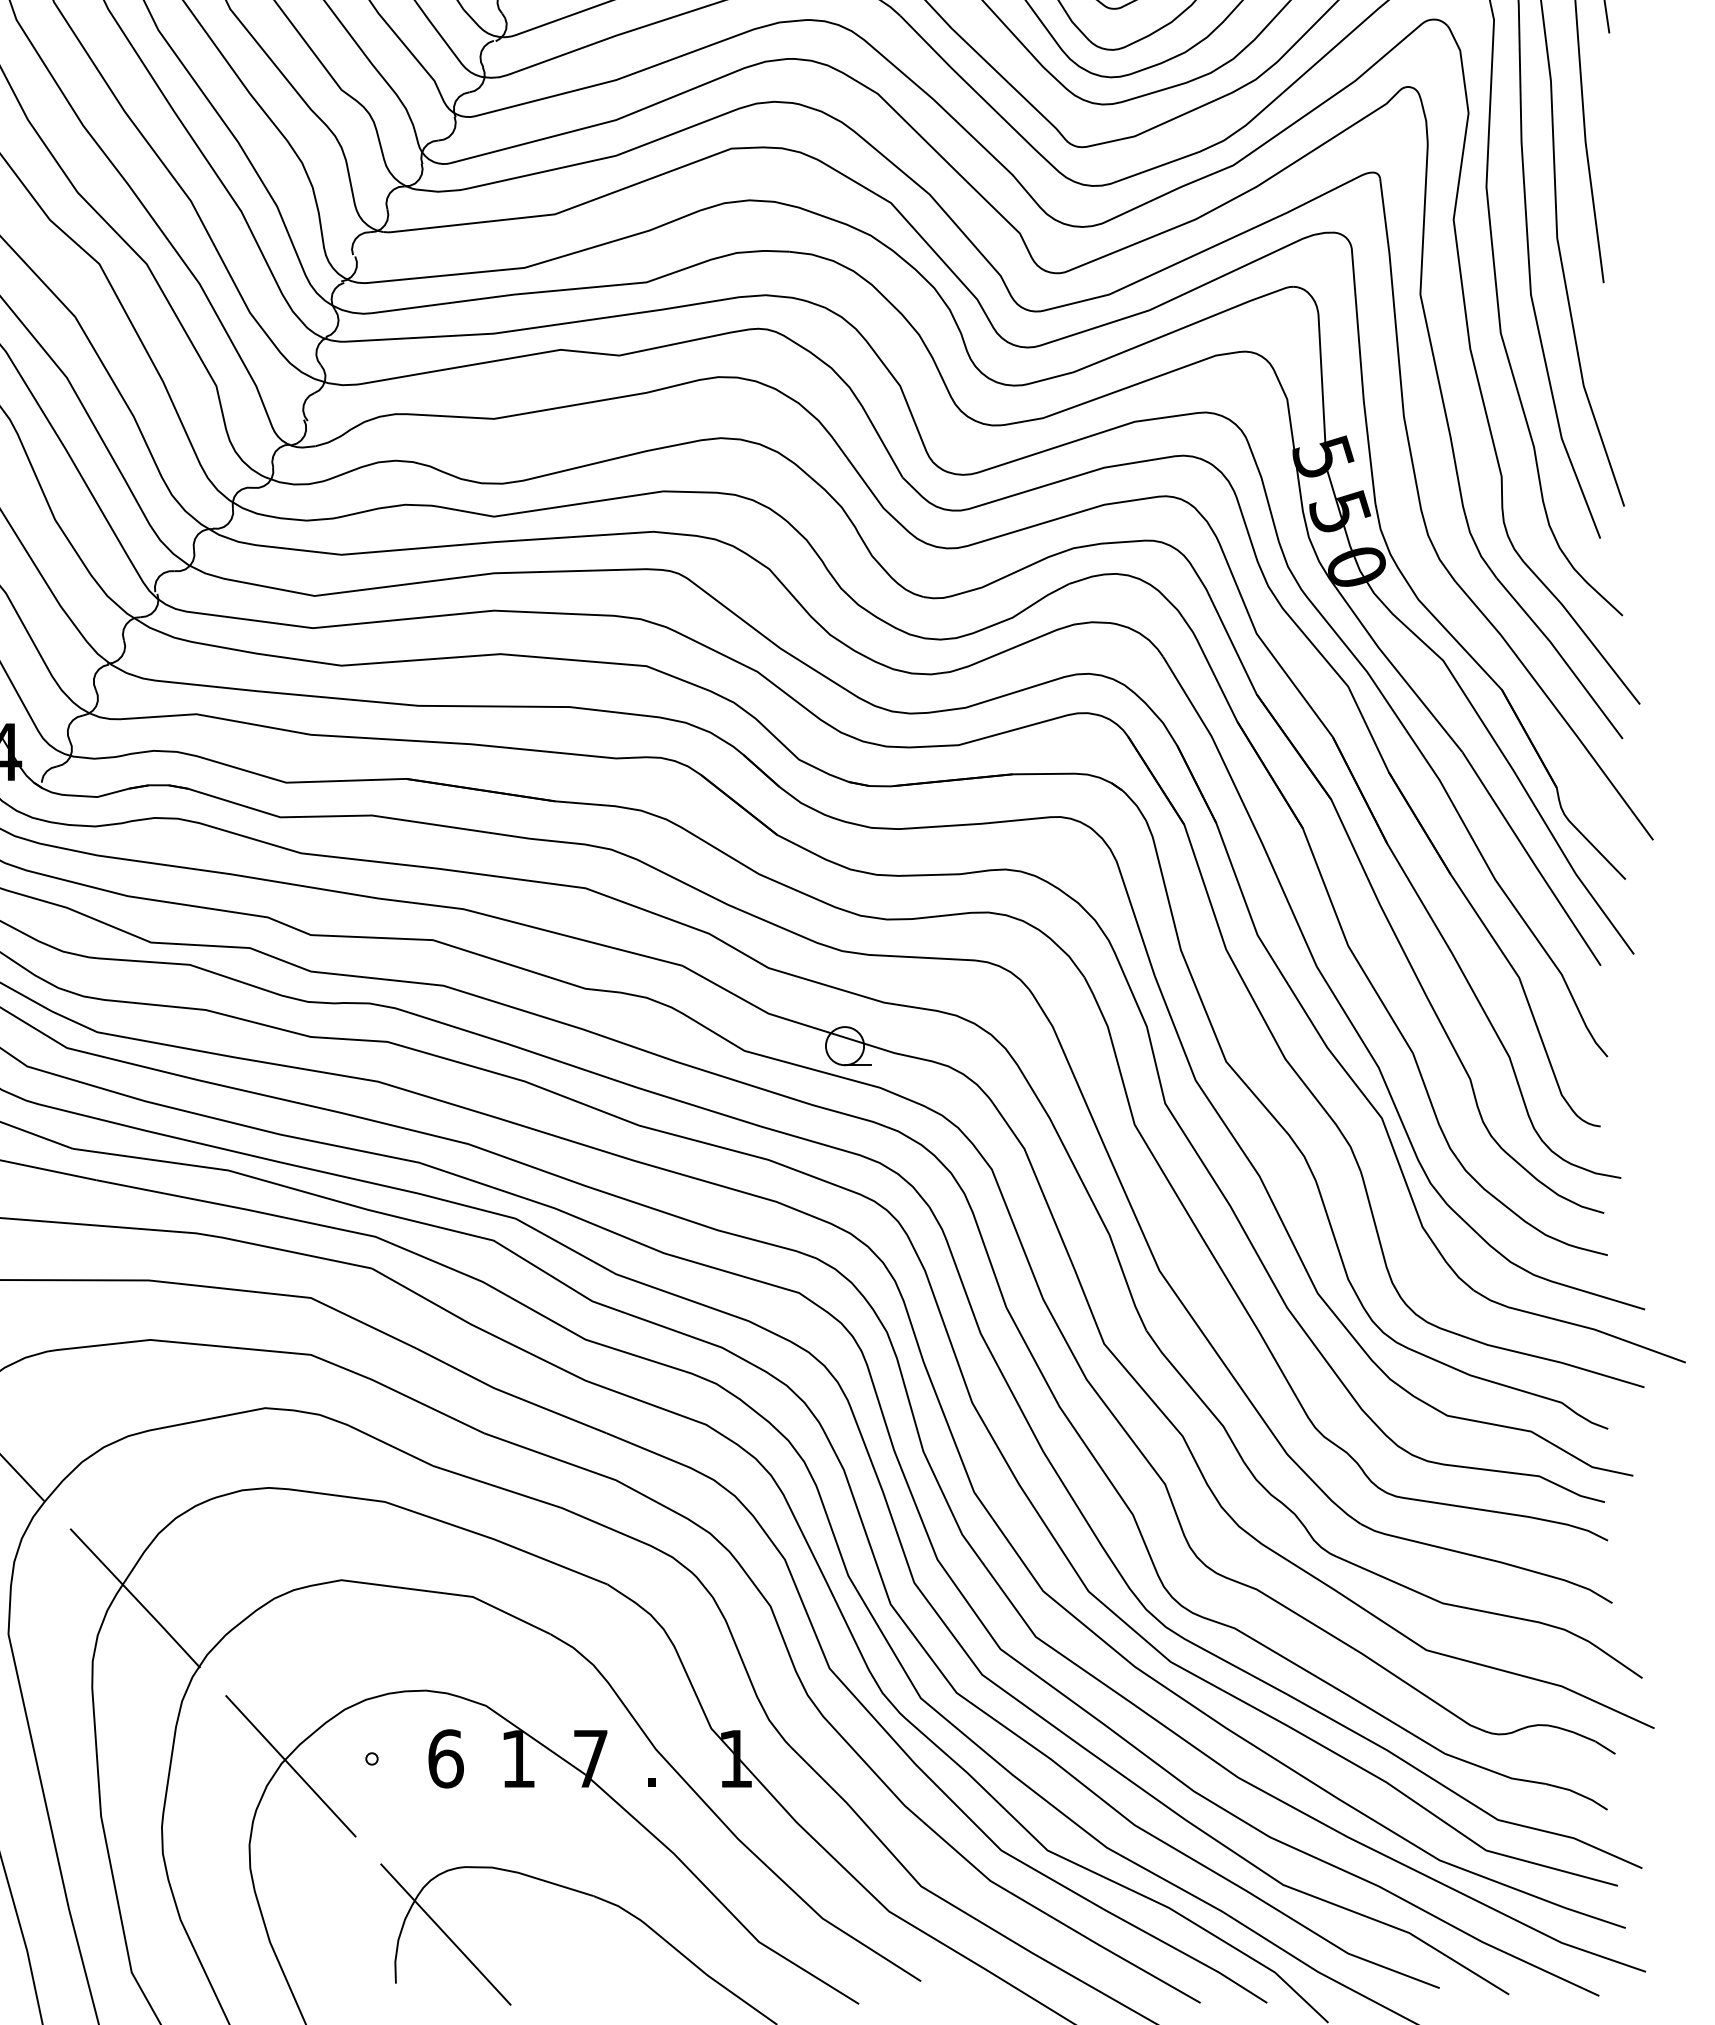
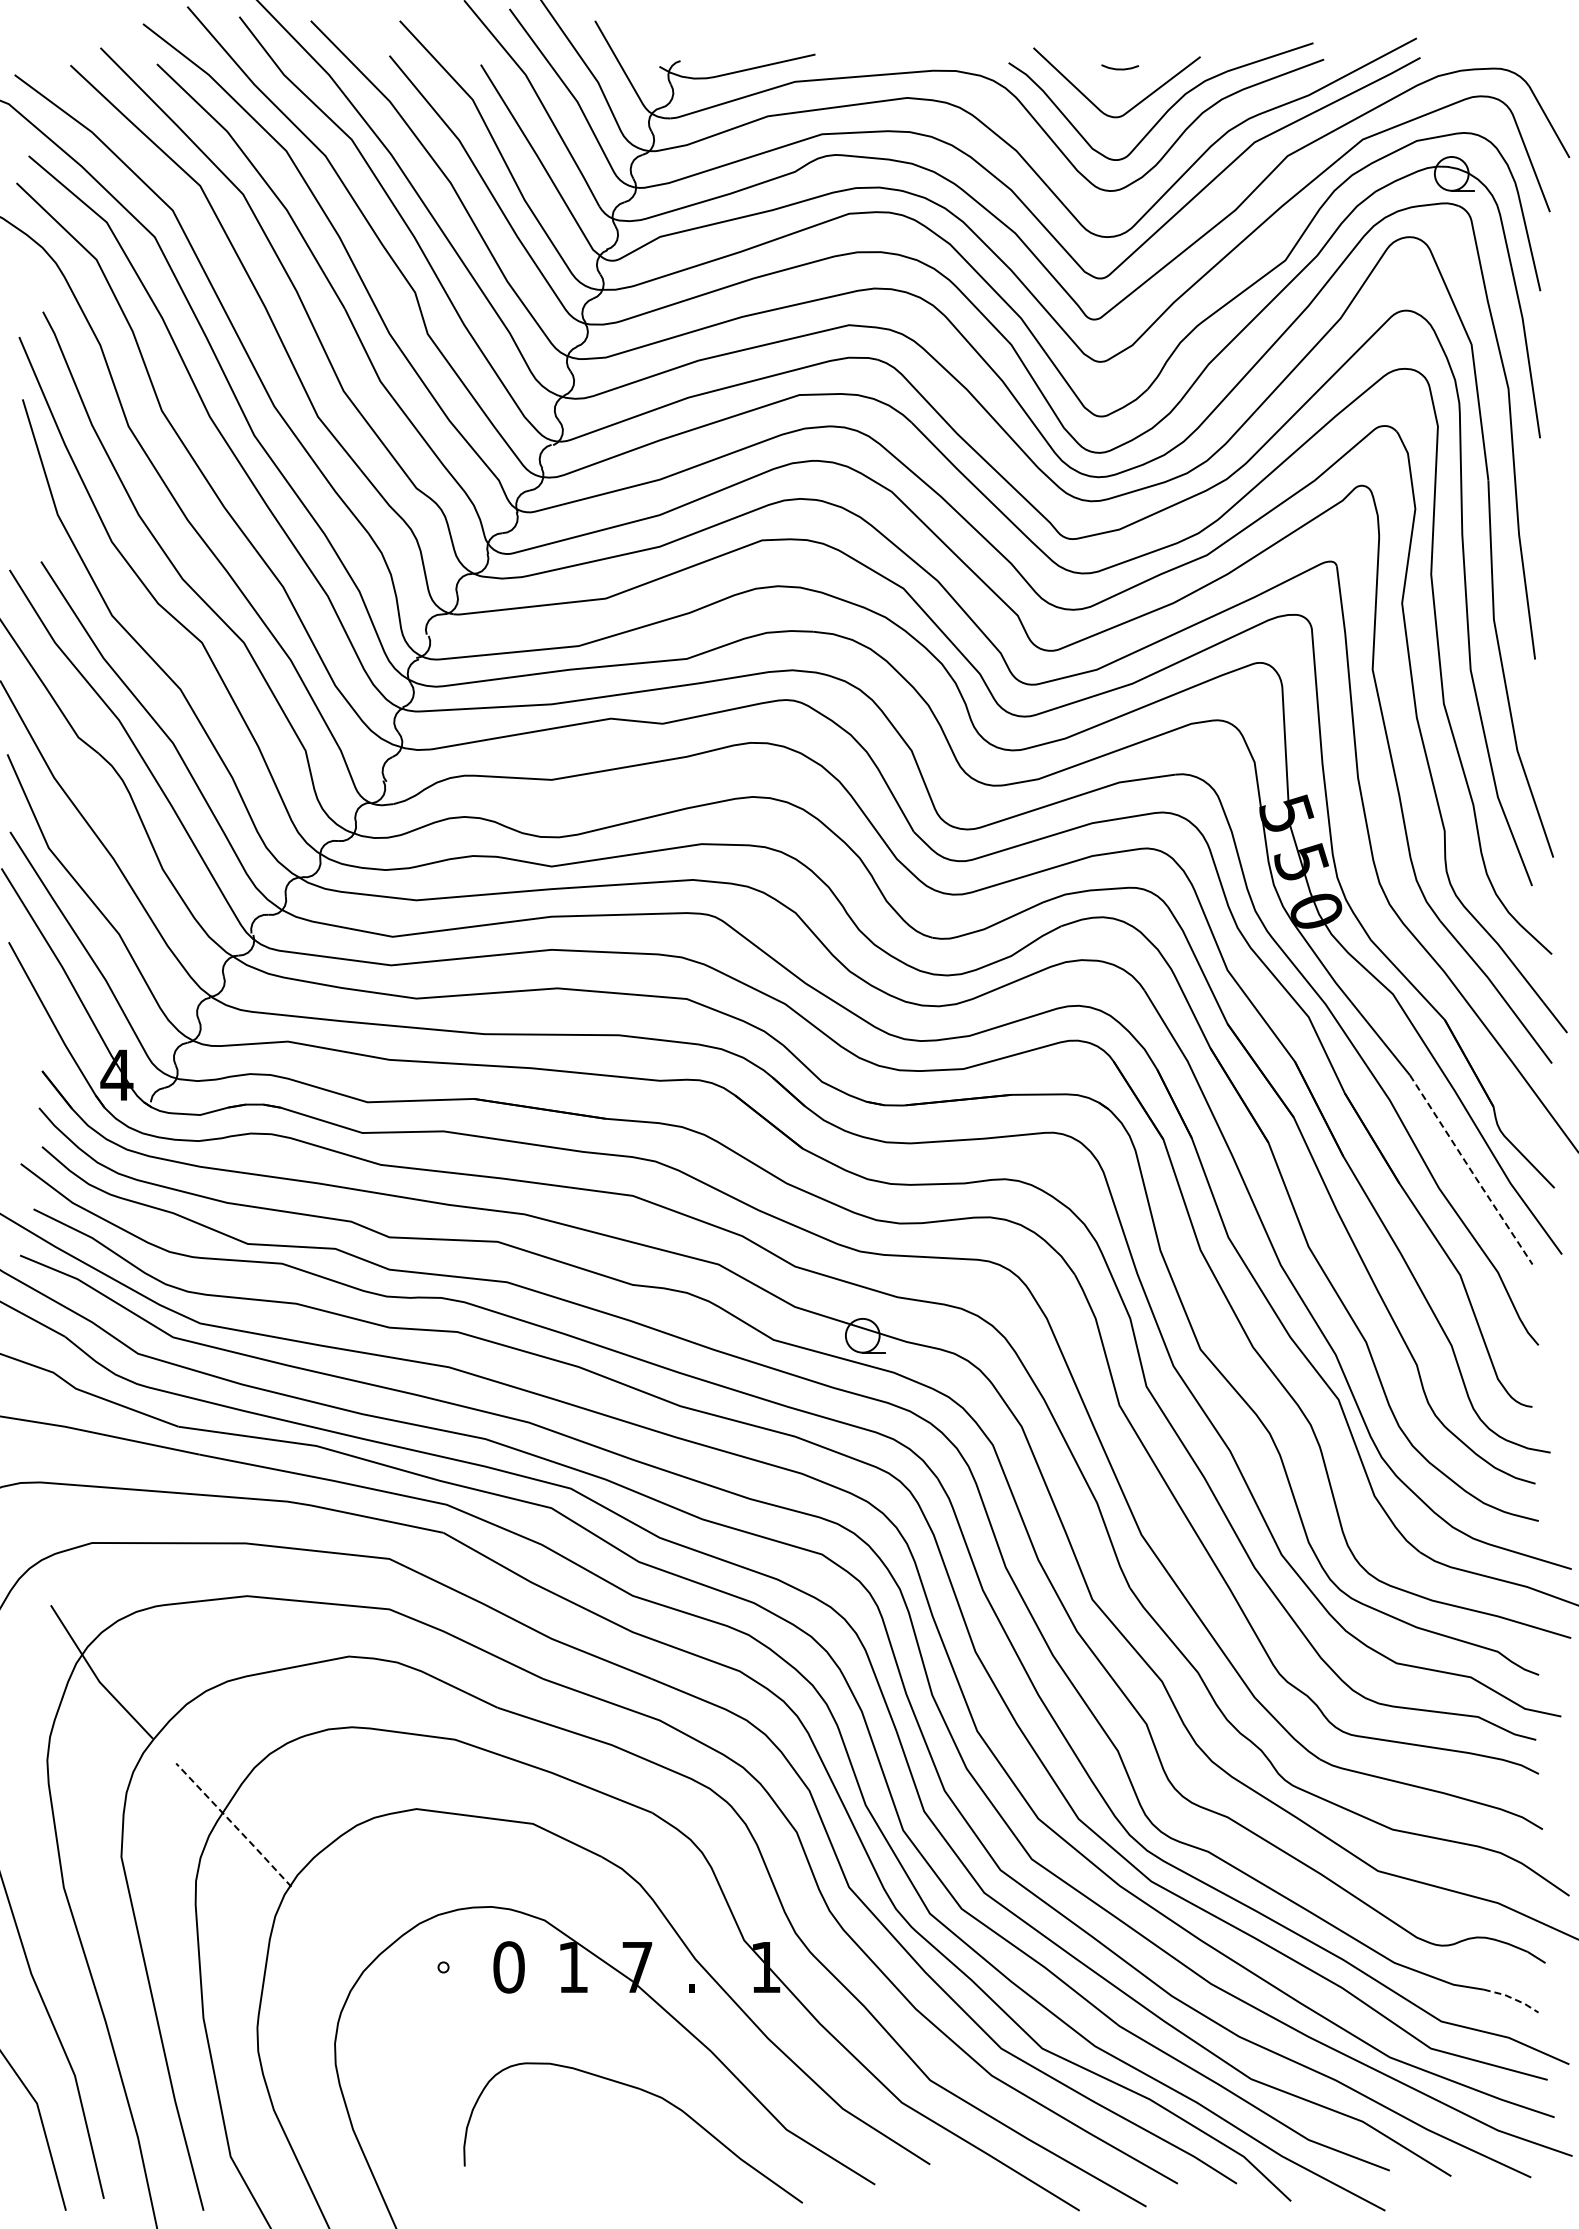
line: (1531, 859) -> (1471, 1170), solid -> dashed
line: (136, 1598) -> (234, 1825), solid -> dashed
text: (446, 1758) -> (509, 1967), 6 -> 0
line: (290, 1765) -> (371, 1973), removed
line: (1579, 1793) -> (1513, 1998), solid -> dashed
line: (445, 1935) -> (508, 2123), removed

